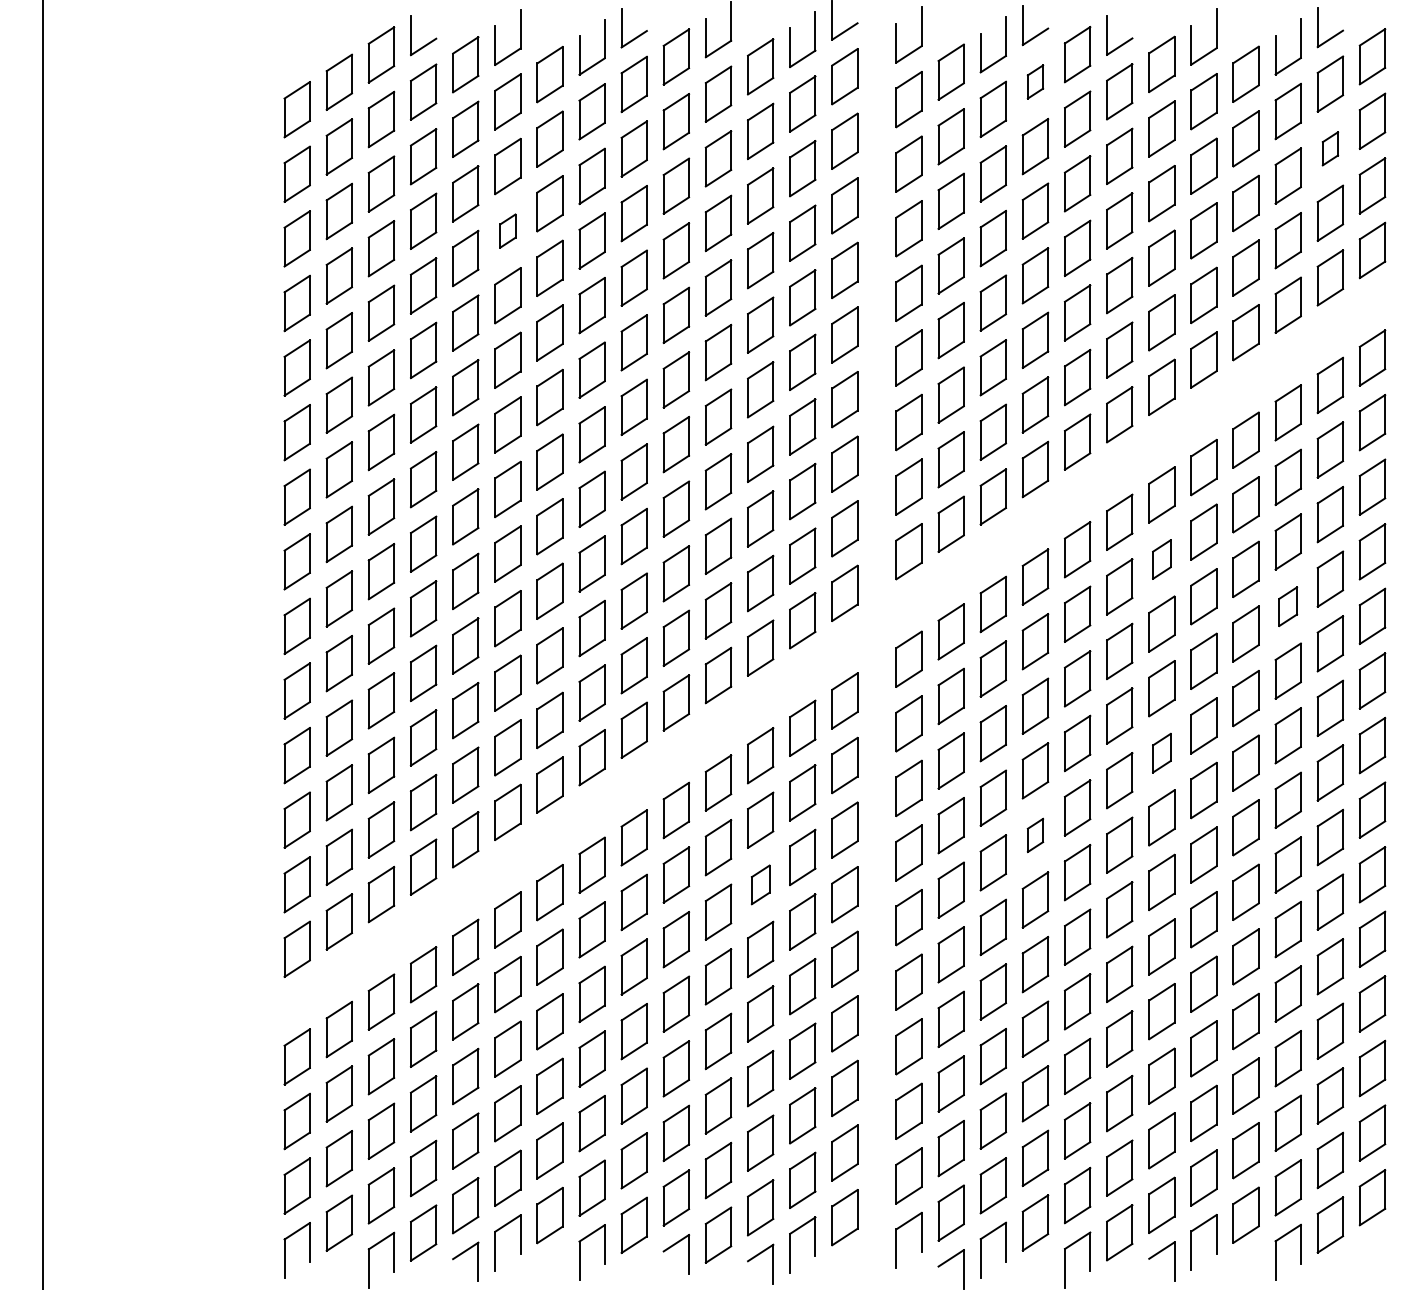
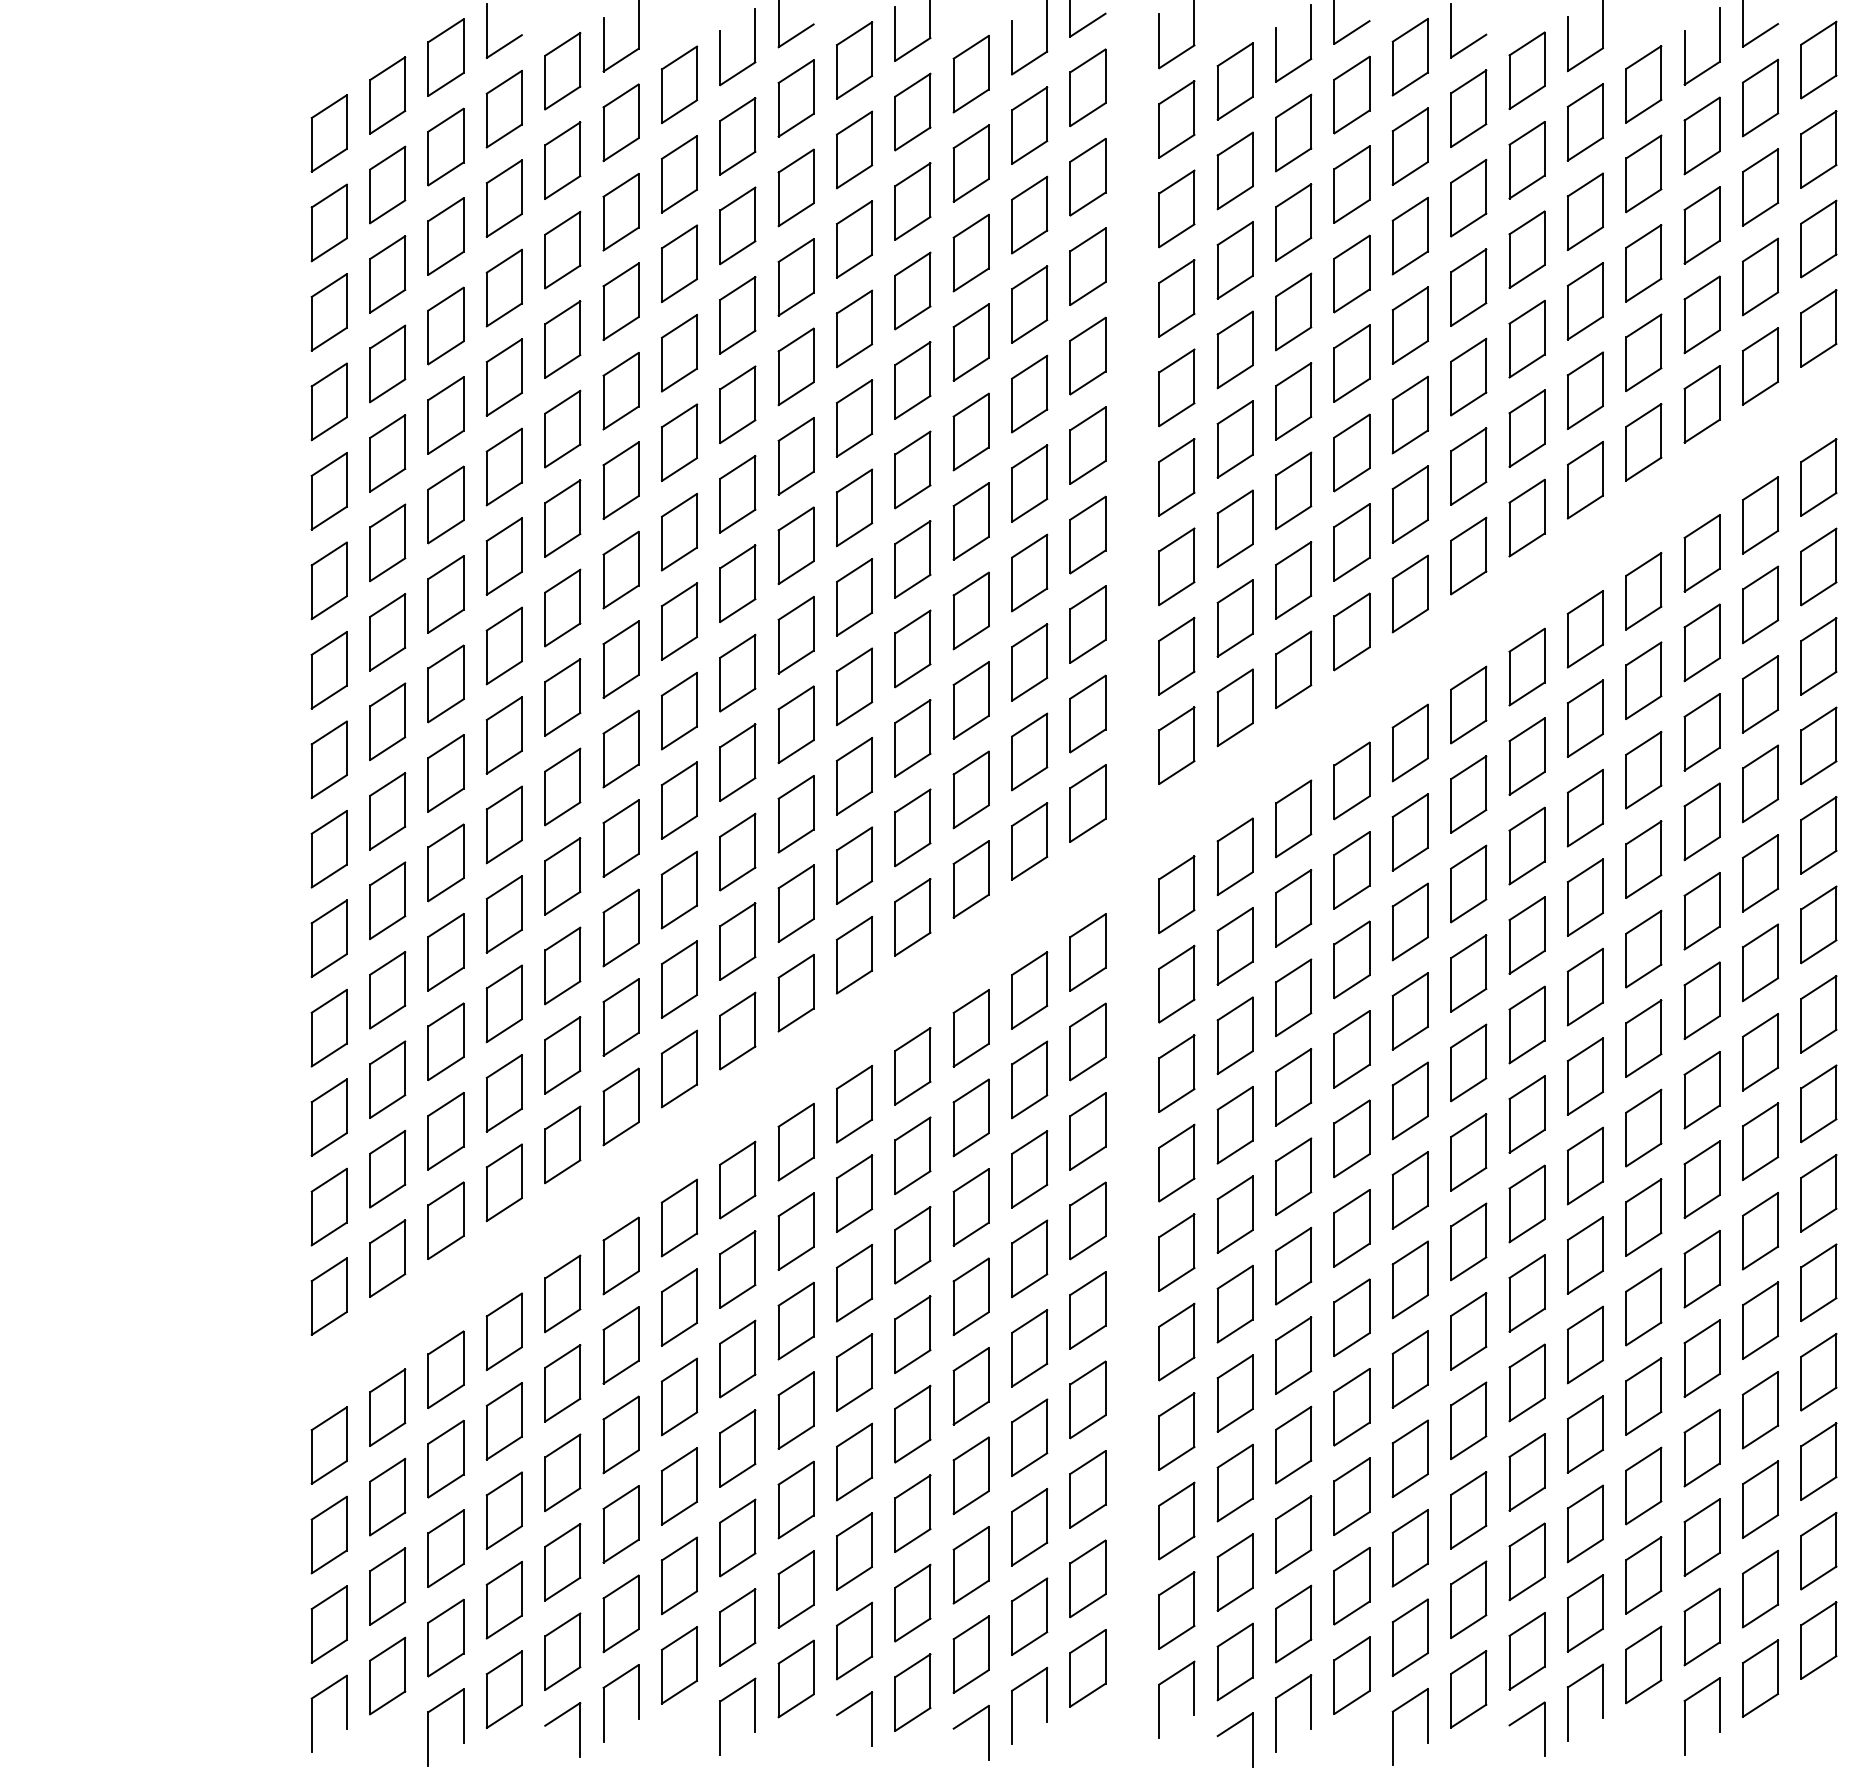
part: (1035, 81) -> (1352, 94), size x1.67
part: (1330, 148) -> (1760, 187), size x1.67
part: (507, 230) -> (620, 300), size x1.67
part: (1161, 559) -> (1526, 756), size x1.43
part: (1287, 606) -> (1701, 821), size x1.43
part: (1161, 752) -> (1526, 1023), size x1.43
part: (1035, 835) -> (1352, 1138), size x1.67
part: (760, 884) -> (971, 1206), size x1.43

